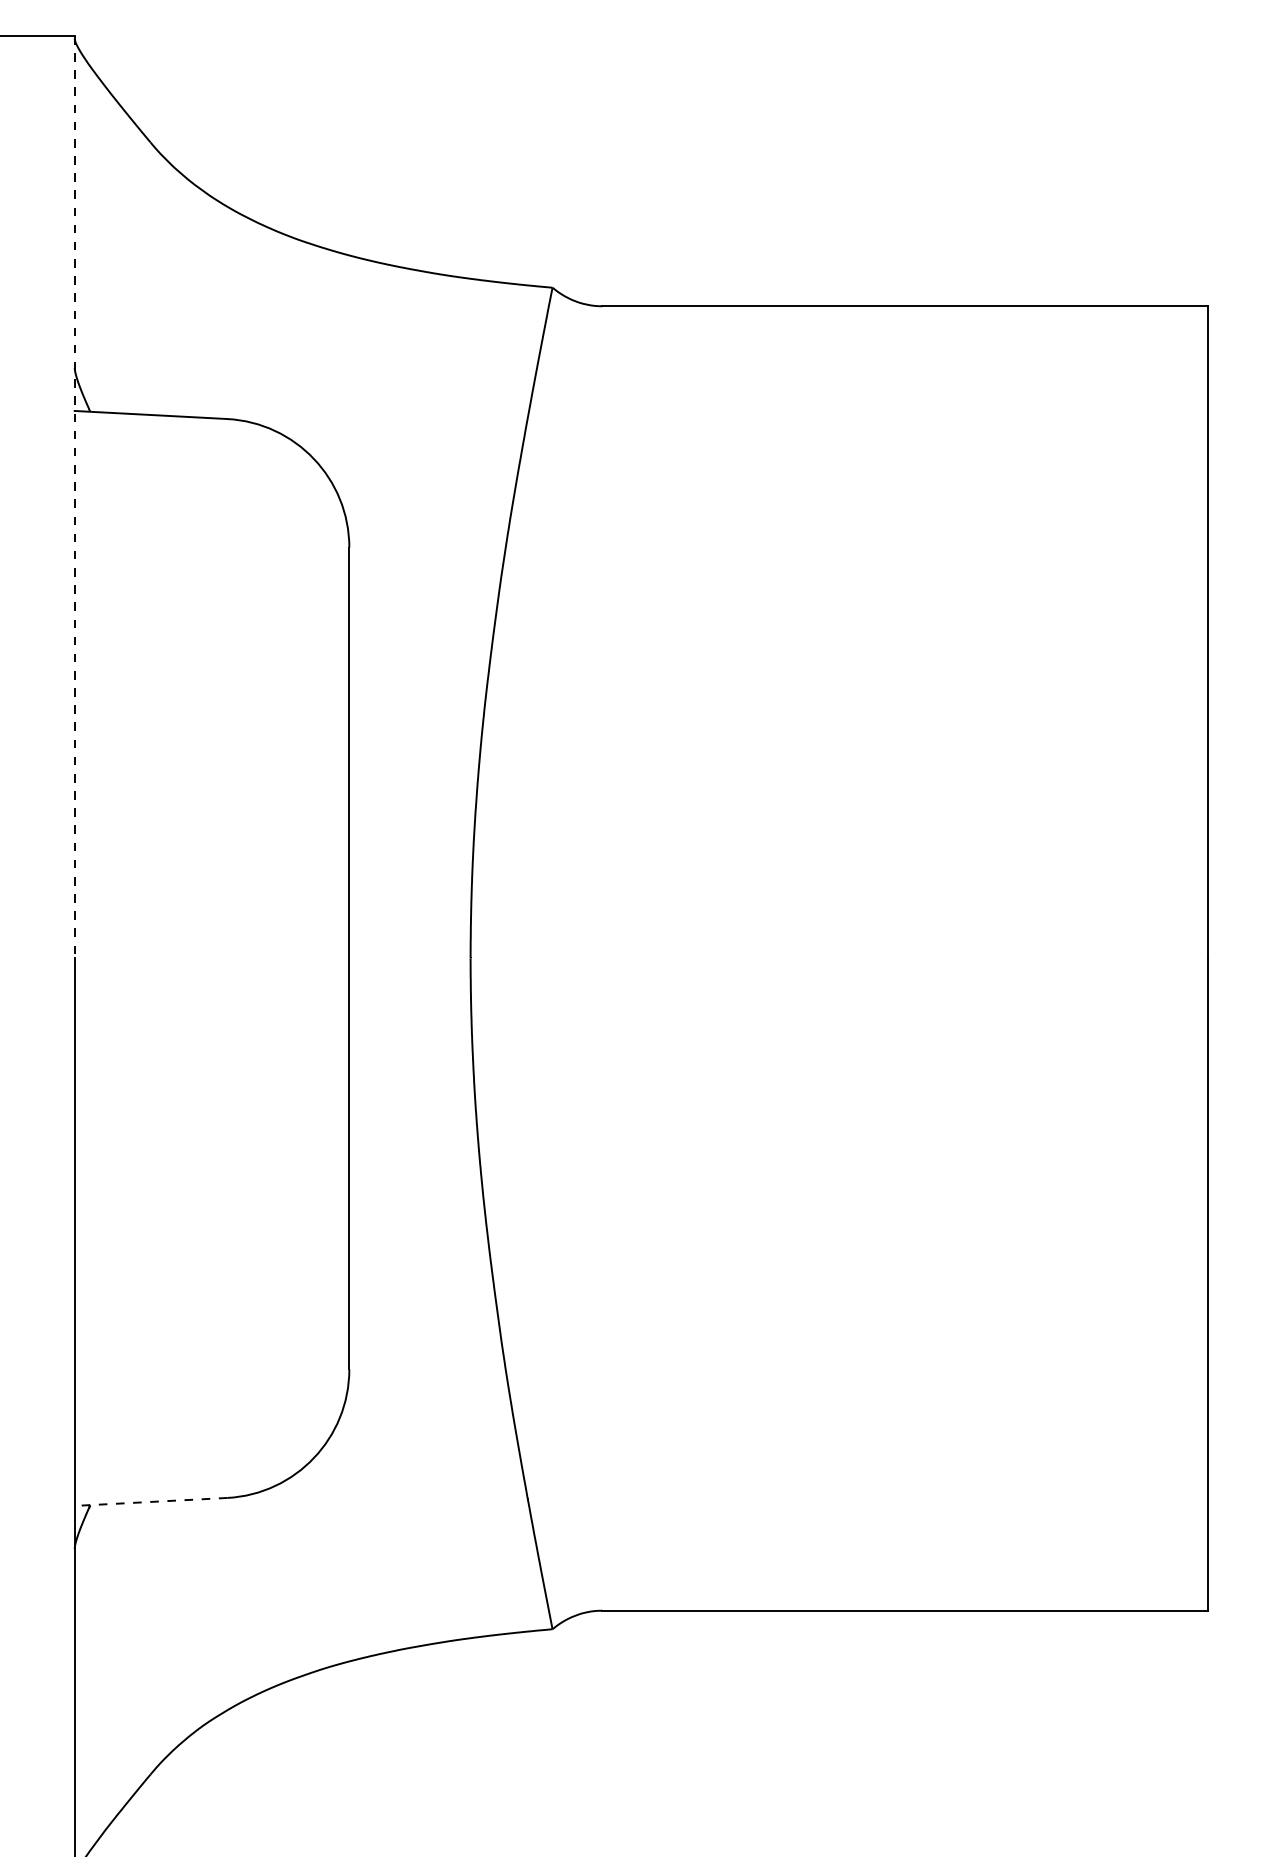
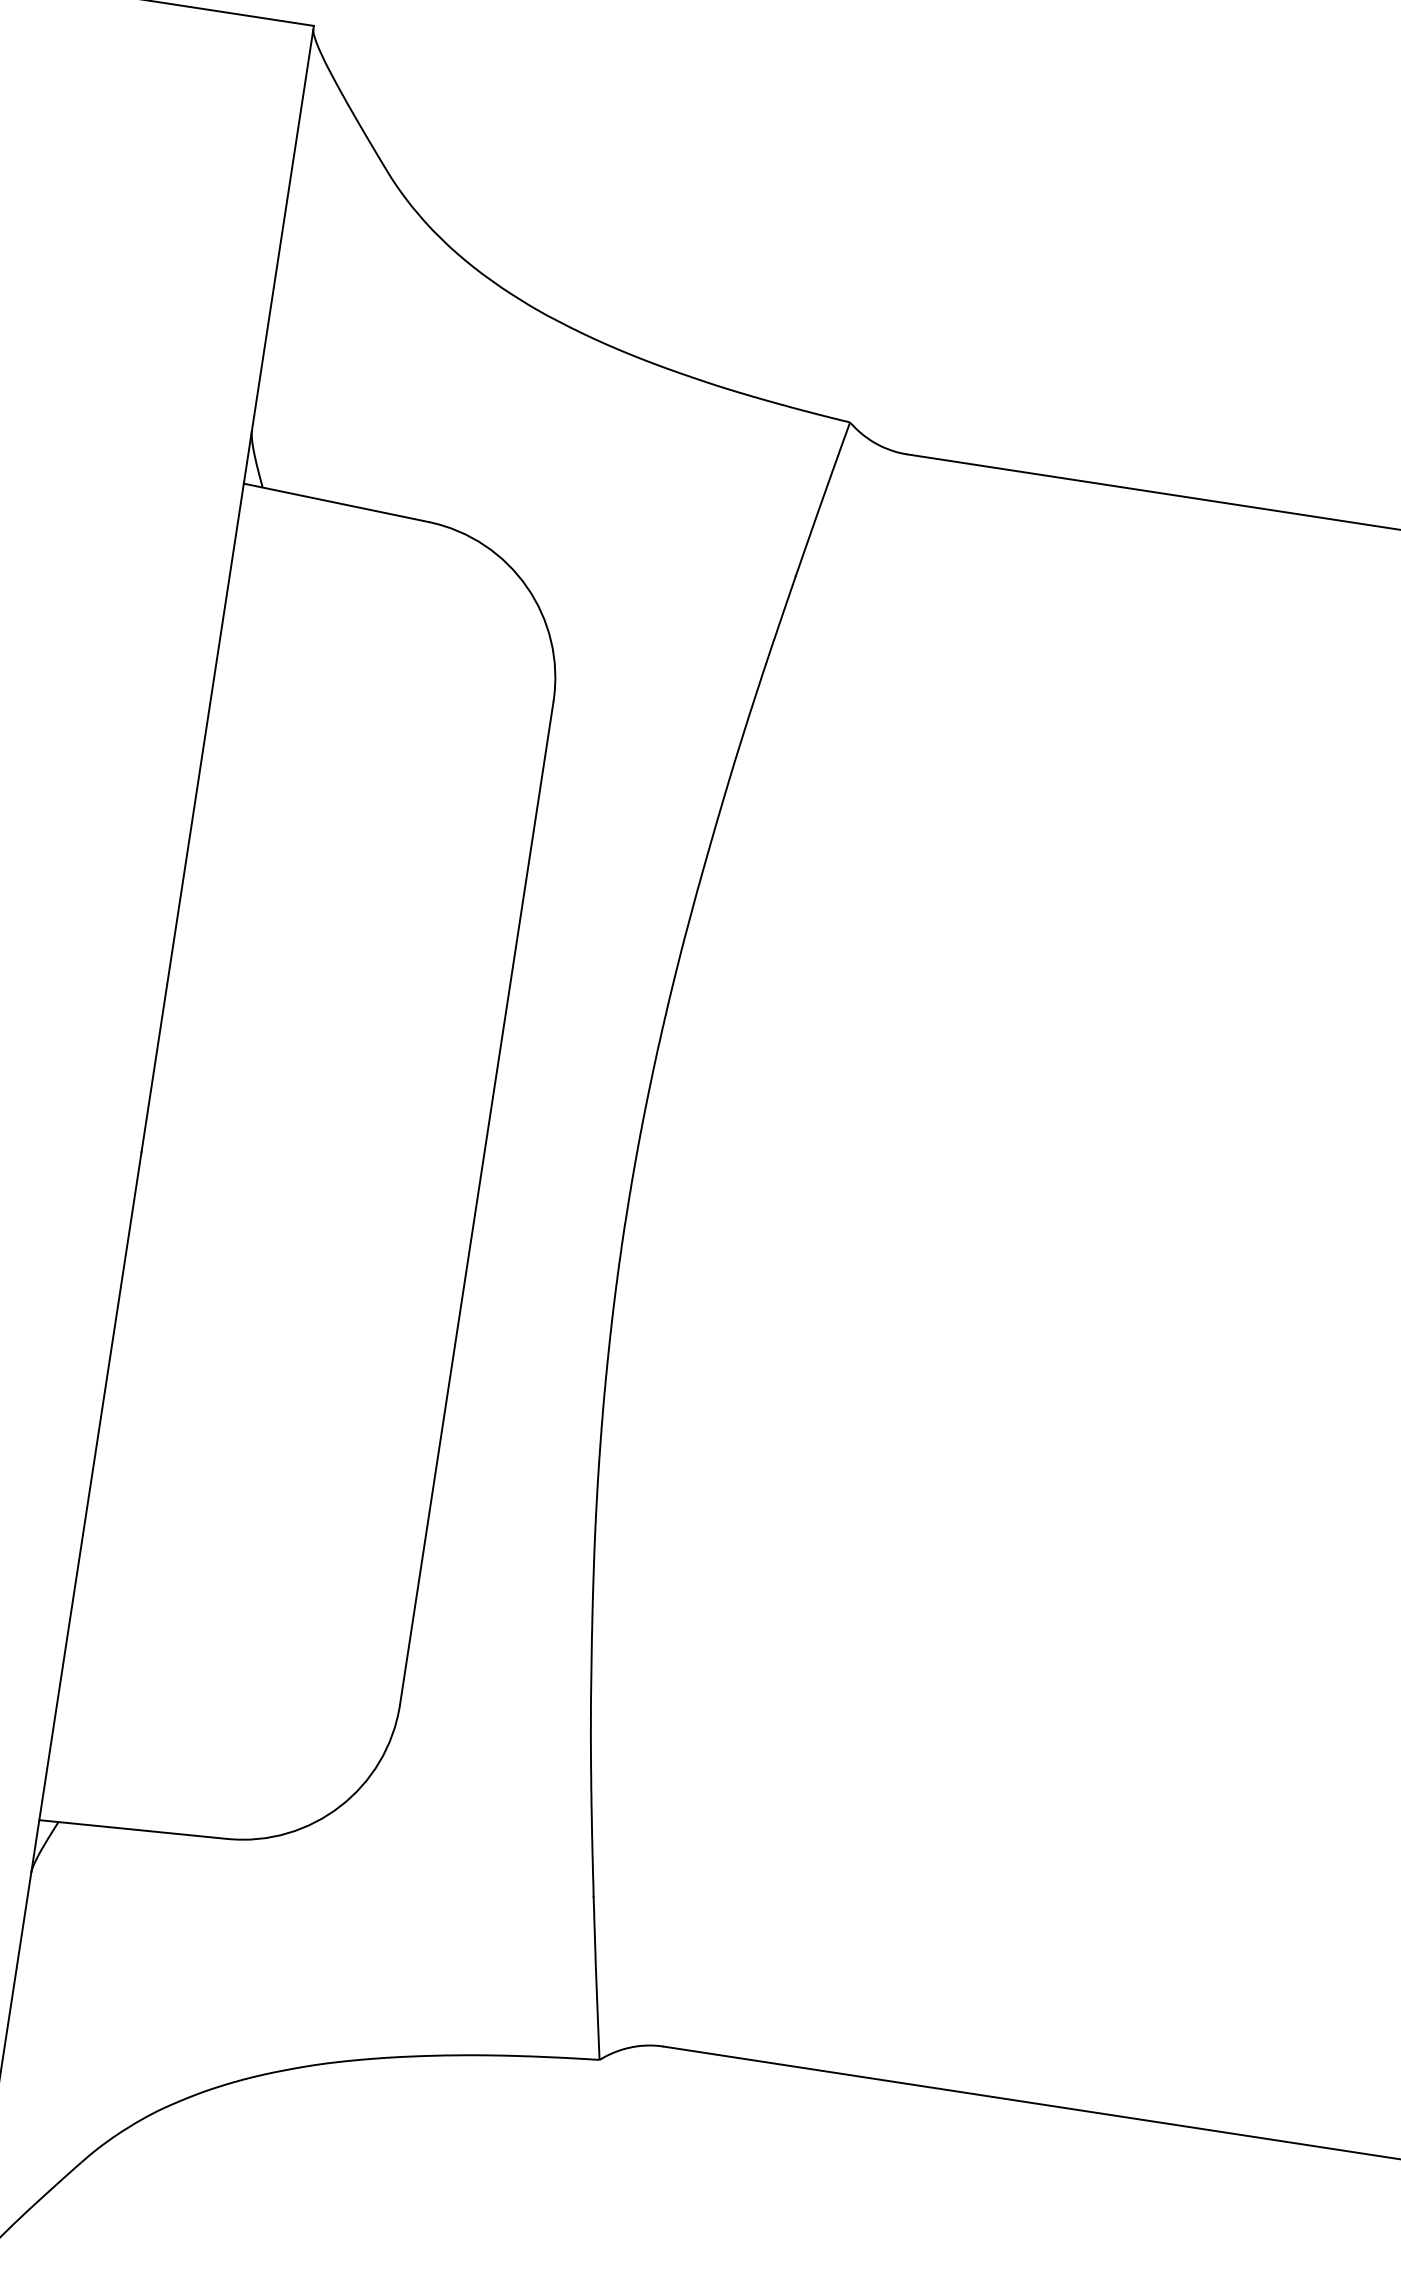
line: (74, 497) -> (227, 589), dashed -> solid
line: (150, 1501) -> (132, 1828), dashed -> solid

